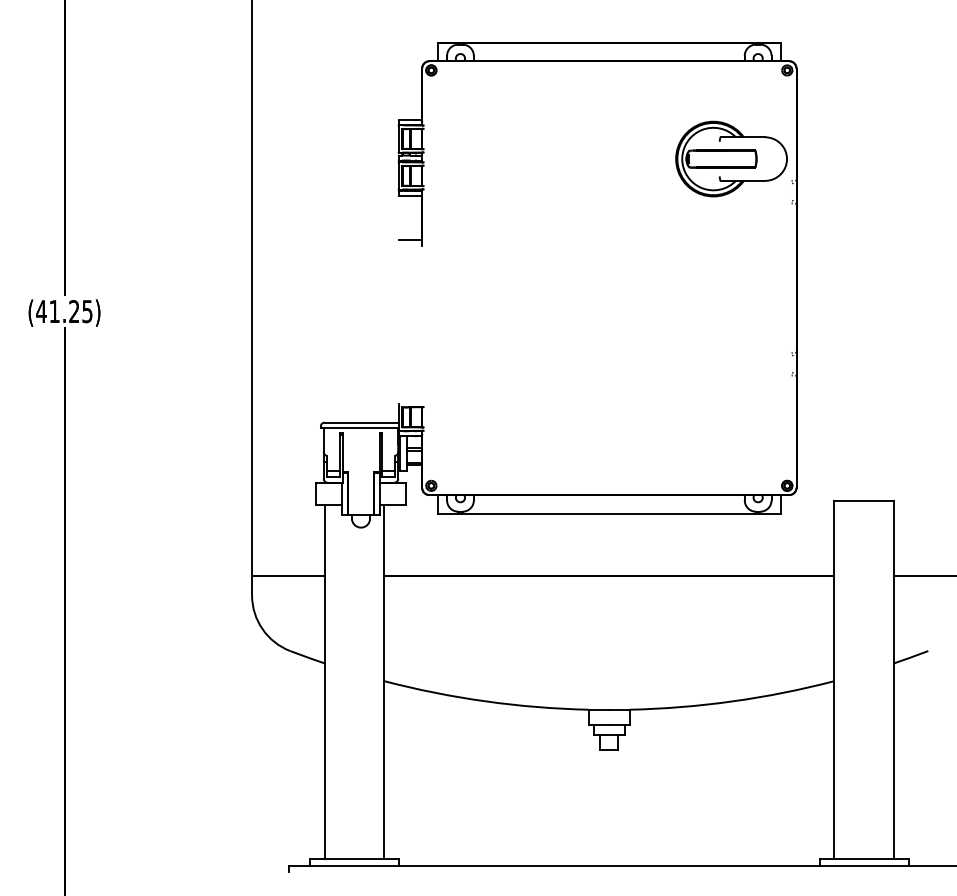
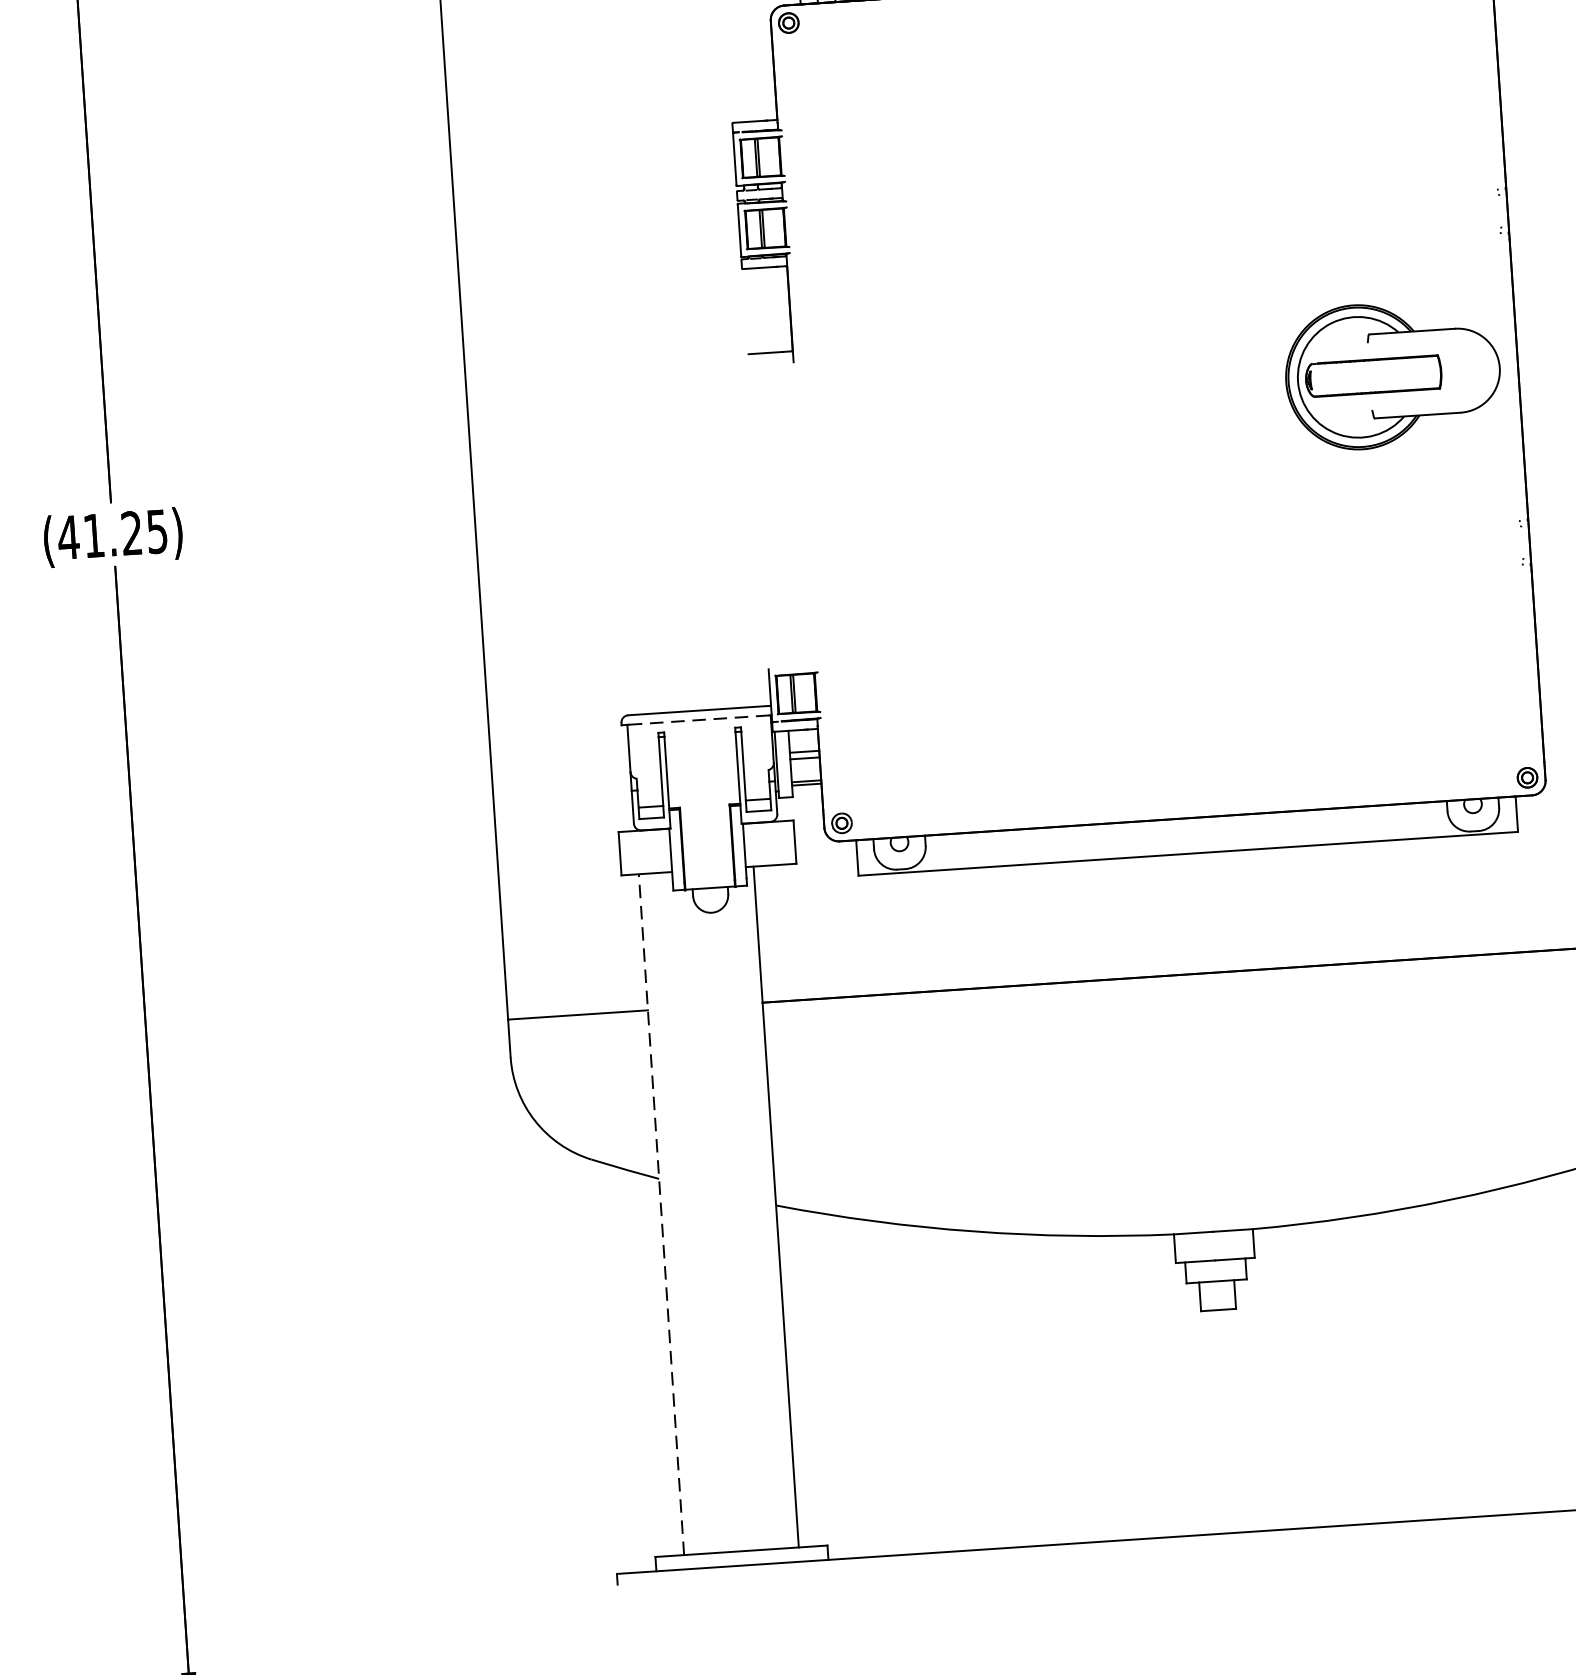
part: (731, 158) -> (1392, 373), moved
line: (361, 427) -> (699, 719), solid -> dashed
line: (324, 681) -> (661, 1213), solid -> dashed

